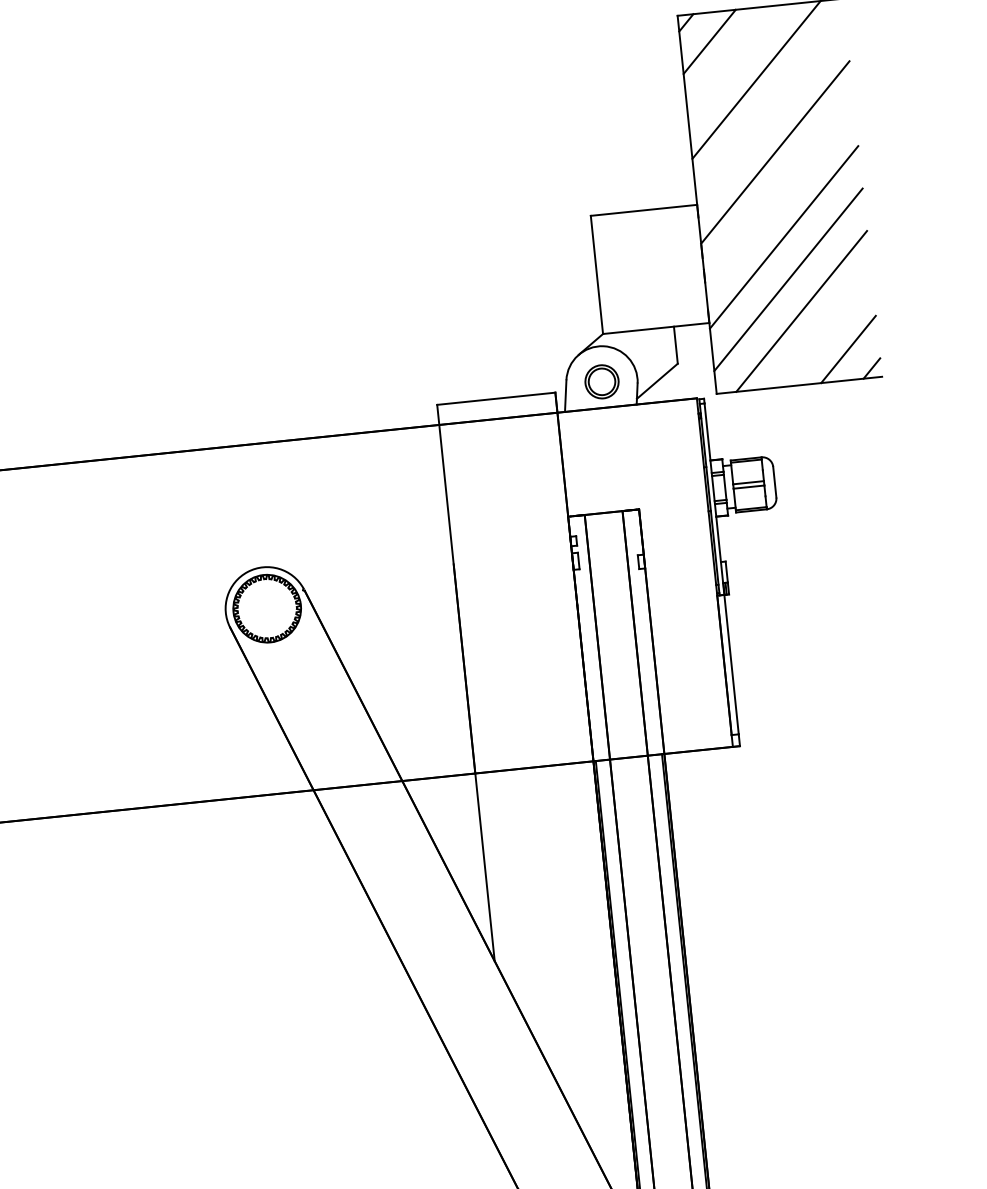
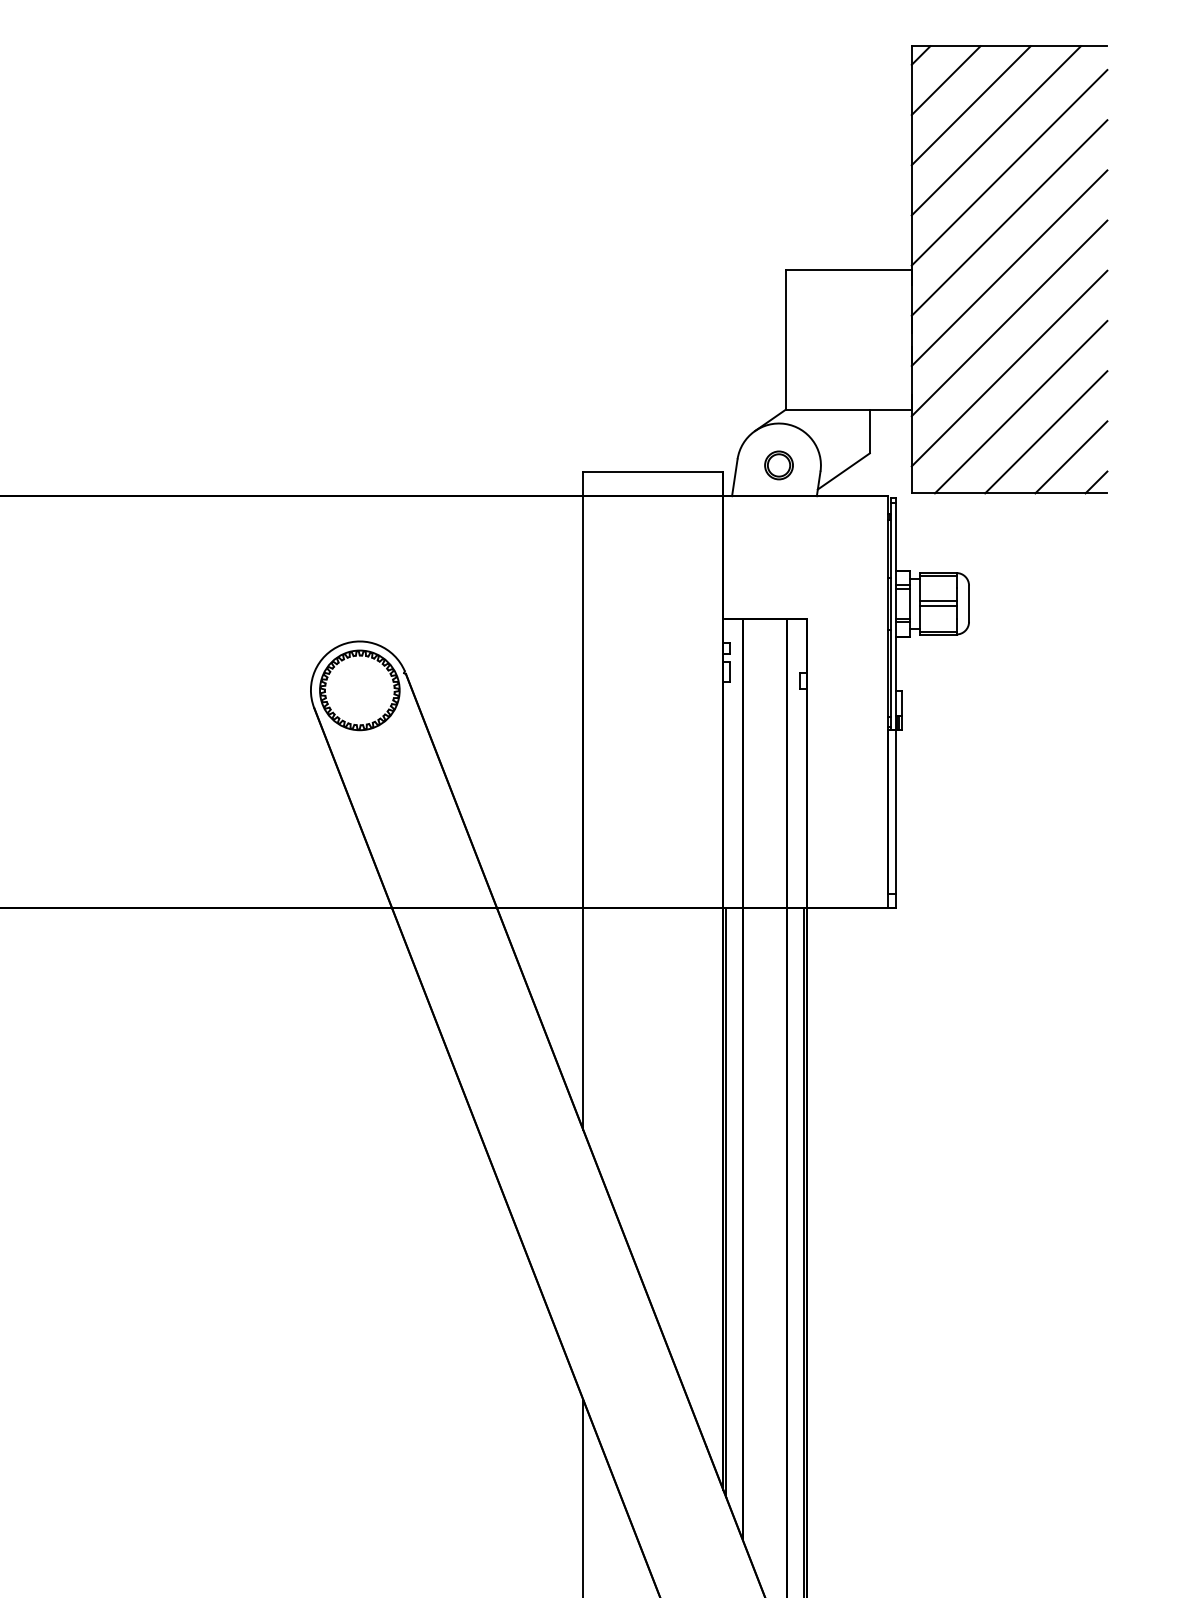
line: (732, 60) -> (970, 105), added
line: (770, 109) -> (1009, 167), added
line: (779, 195) -> (1009, 268), added
line: (825, 330) -> (1046, 432), added
part: (601, 381) -> (778, 465), size x0.71

